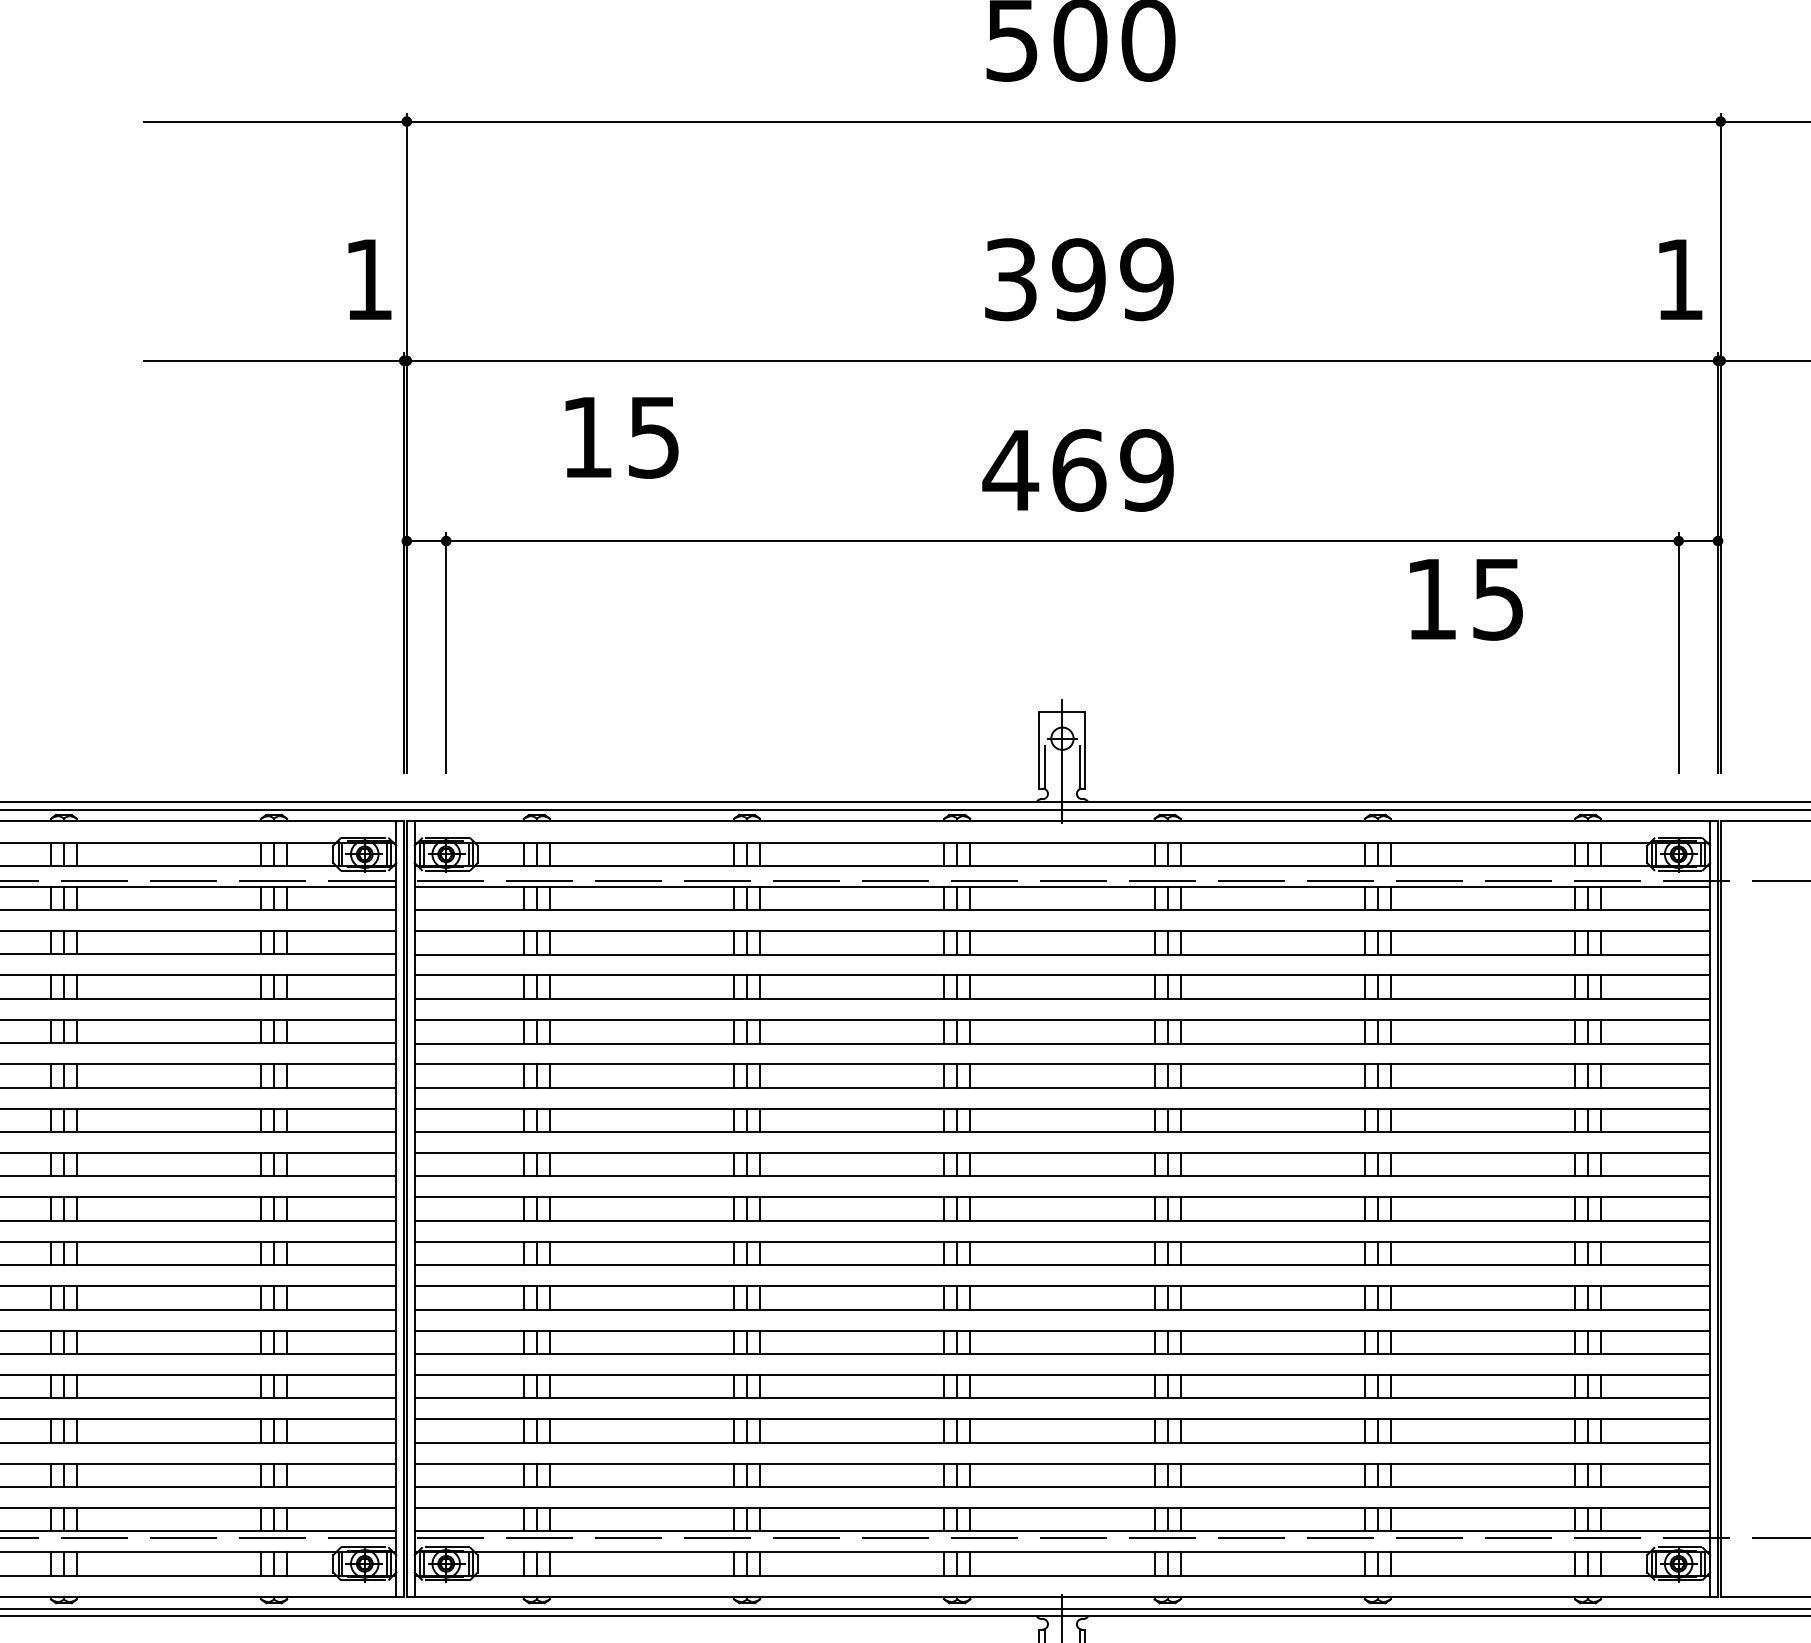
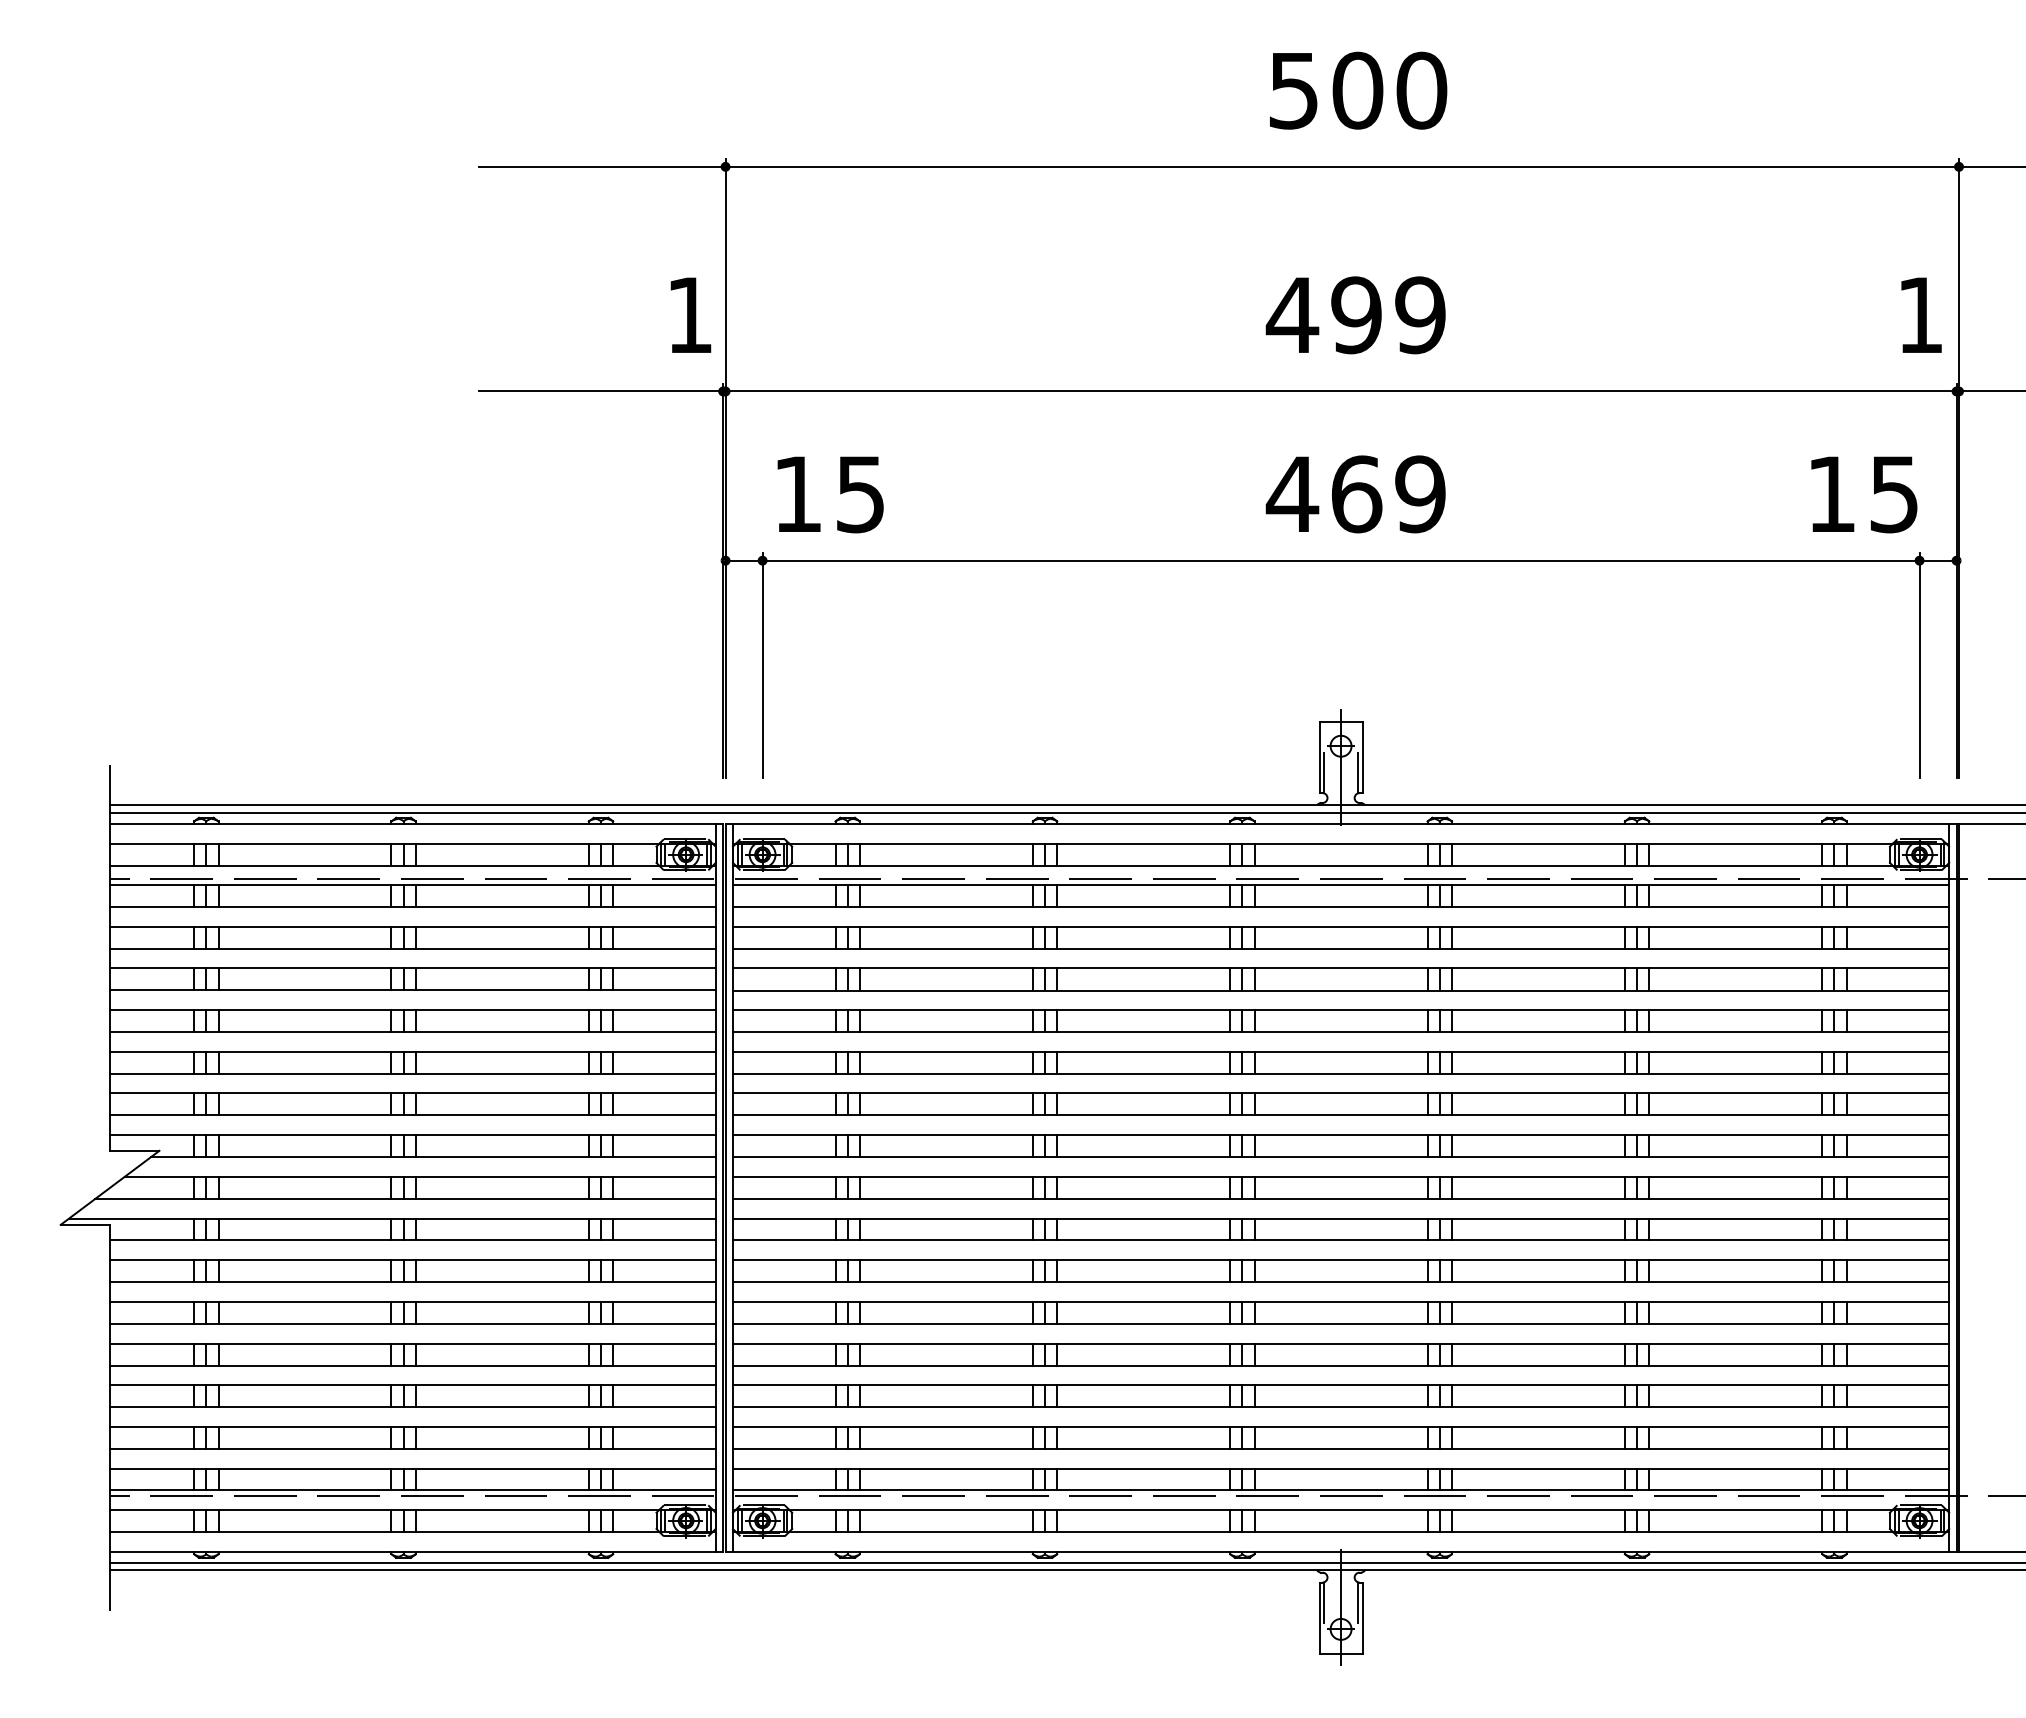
text: (1010, 279) -> (1292, 315), 399 -> 499
text: (621, 437) -> (830, 494), moved
text: (1466, 599) -> (1864, 494), moved

